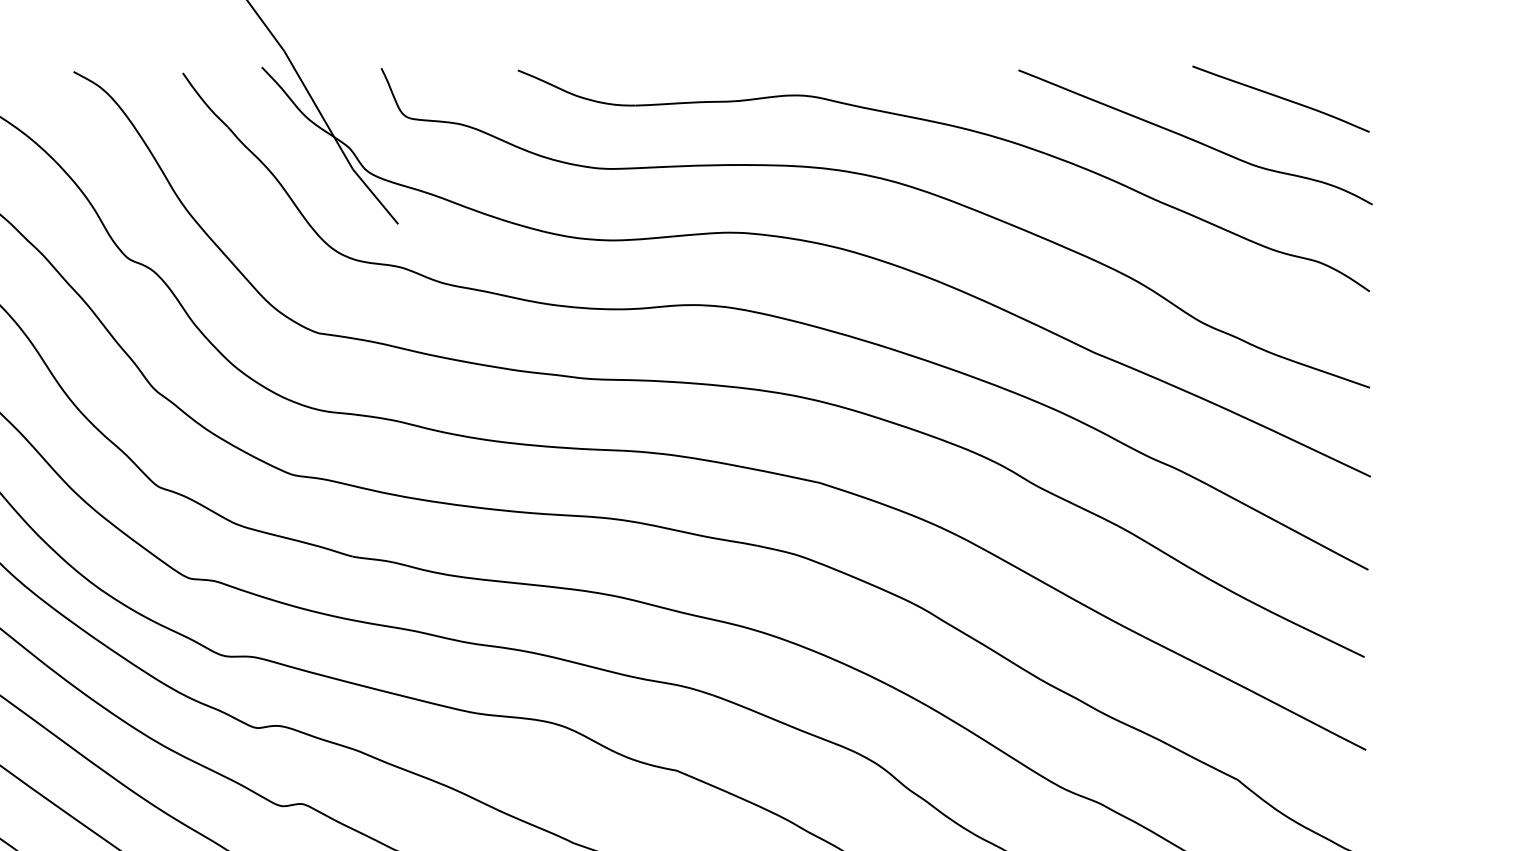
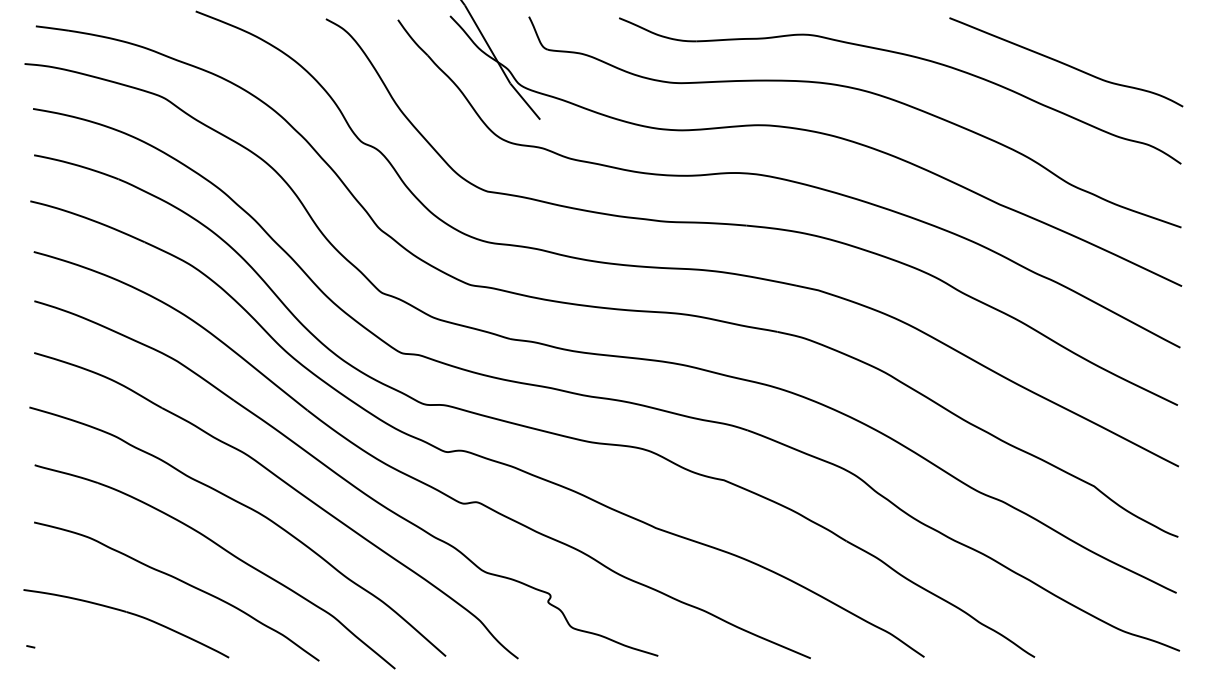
curve: (1280, 98) -> (1122, 36), removed

